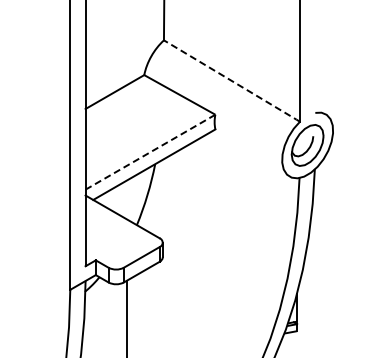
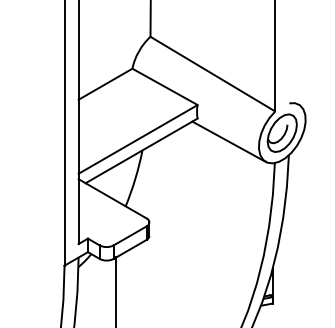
line: (232, 81) -> (213, 74), dashed -> solid
line: (150, 152) -> (138, 139), dashed -> solid
line: (249, 154) -> (228, 141), added

